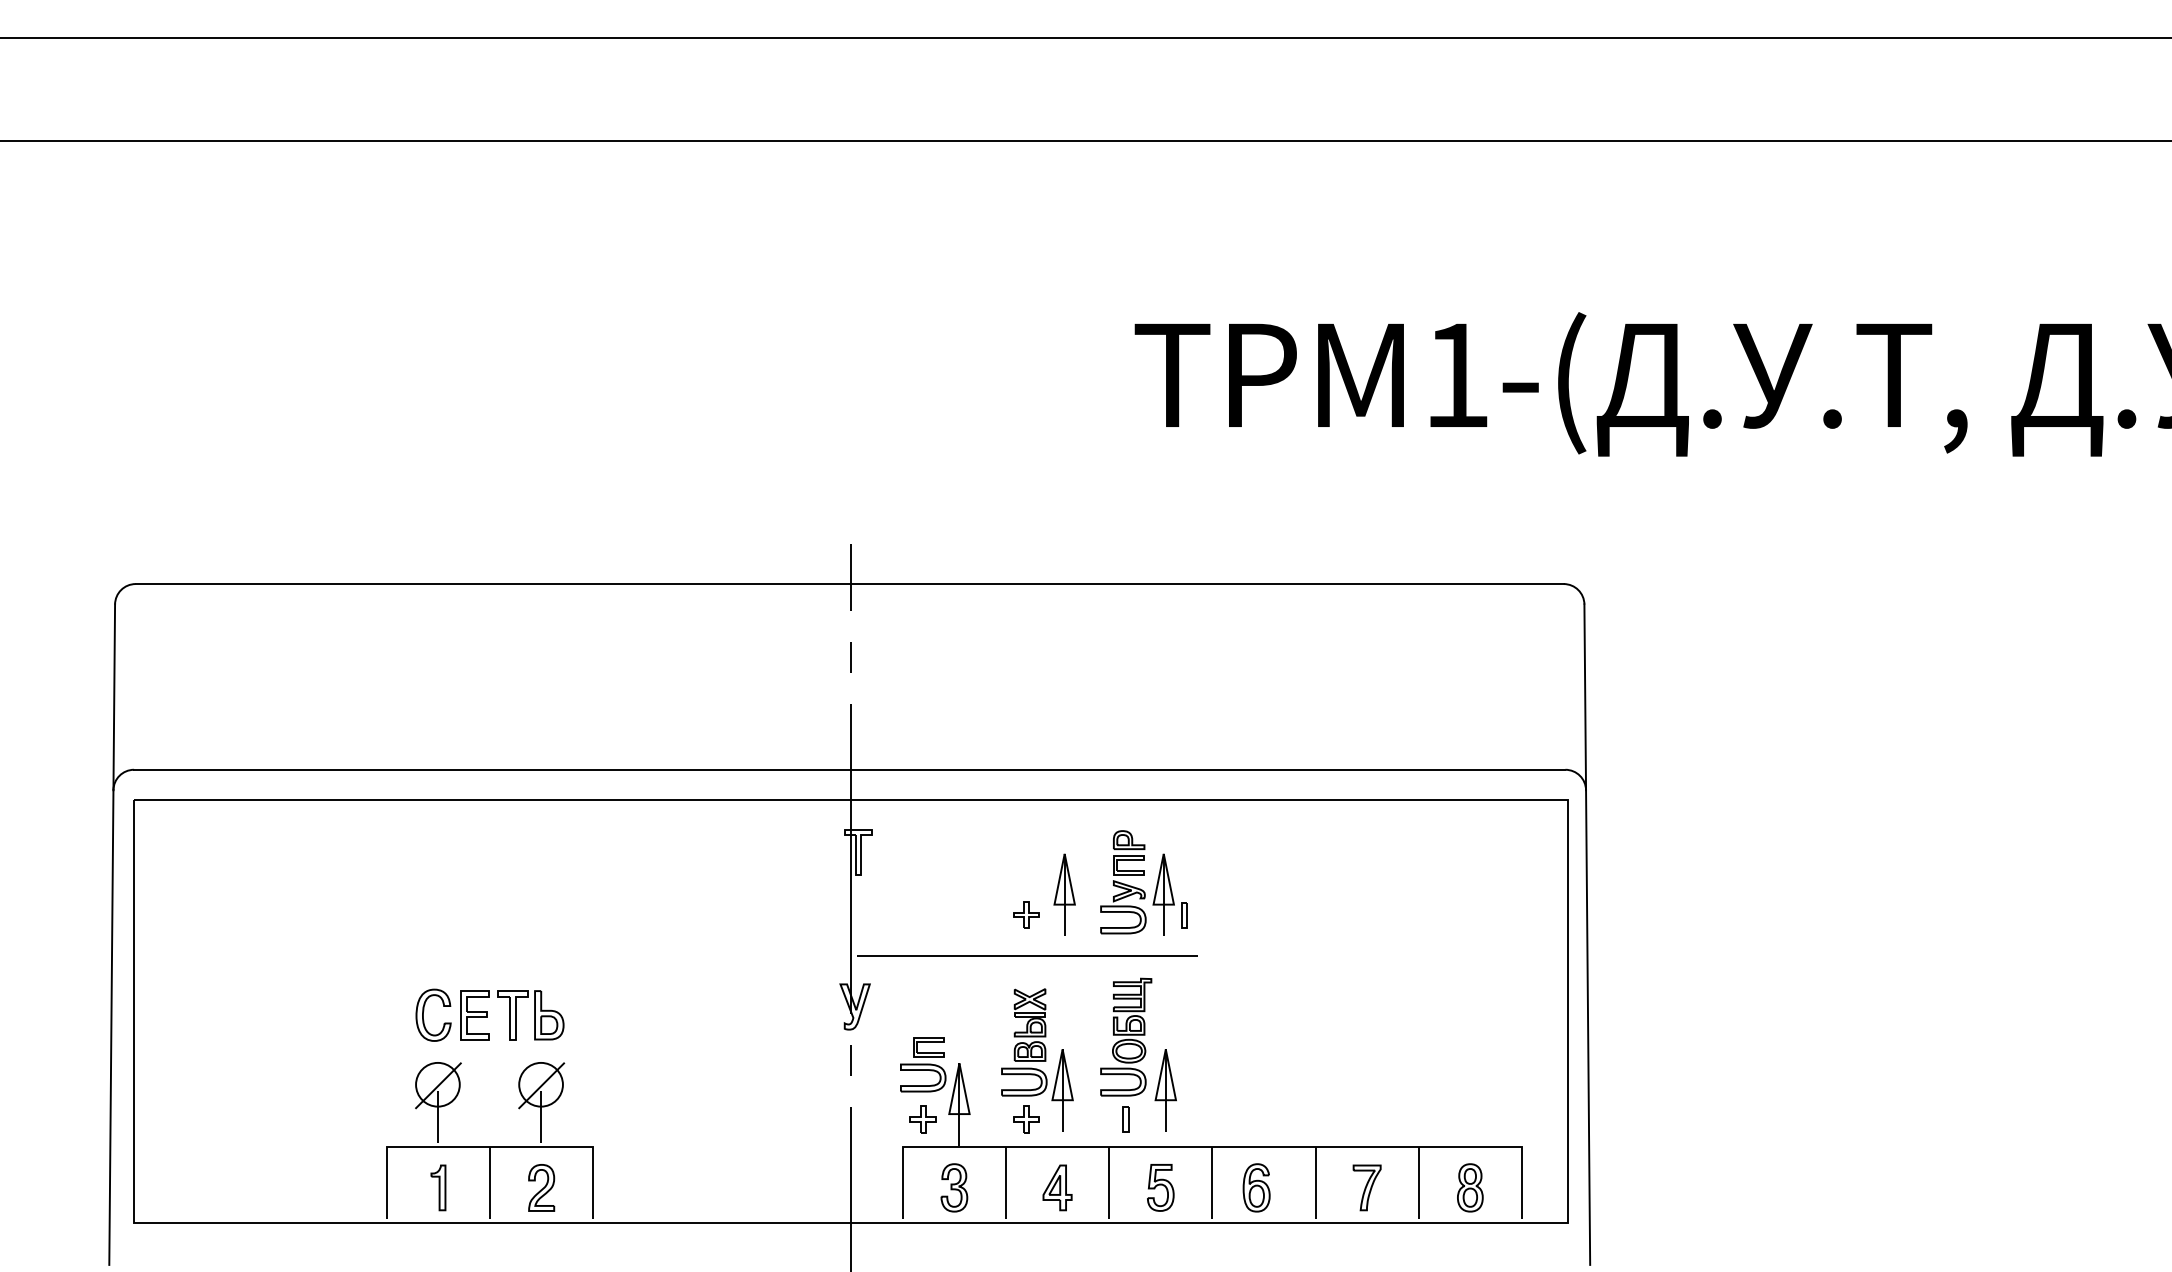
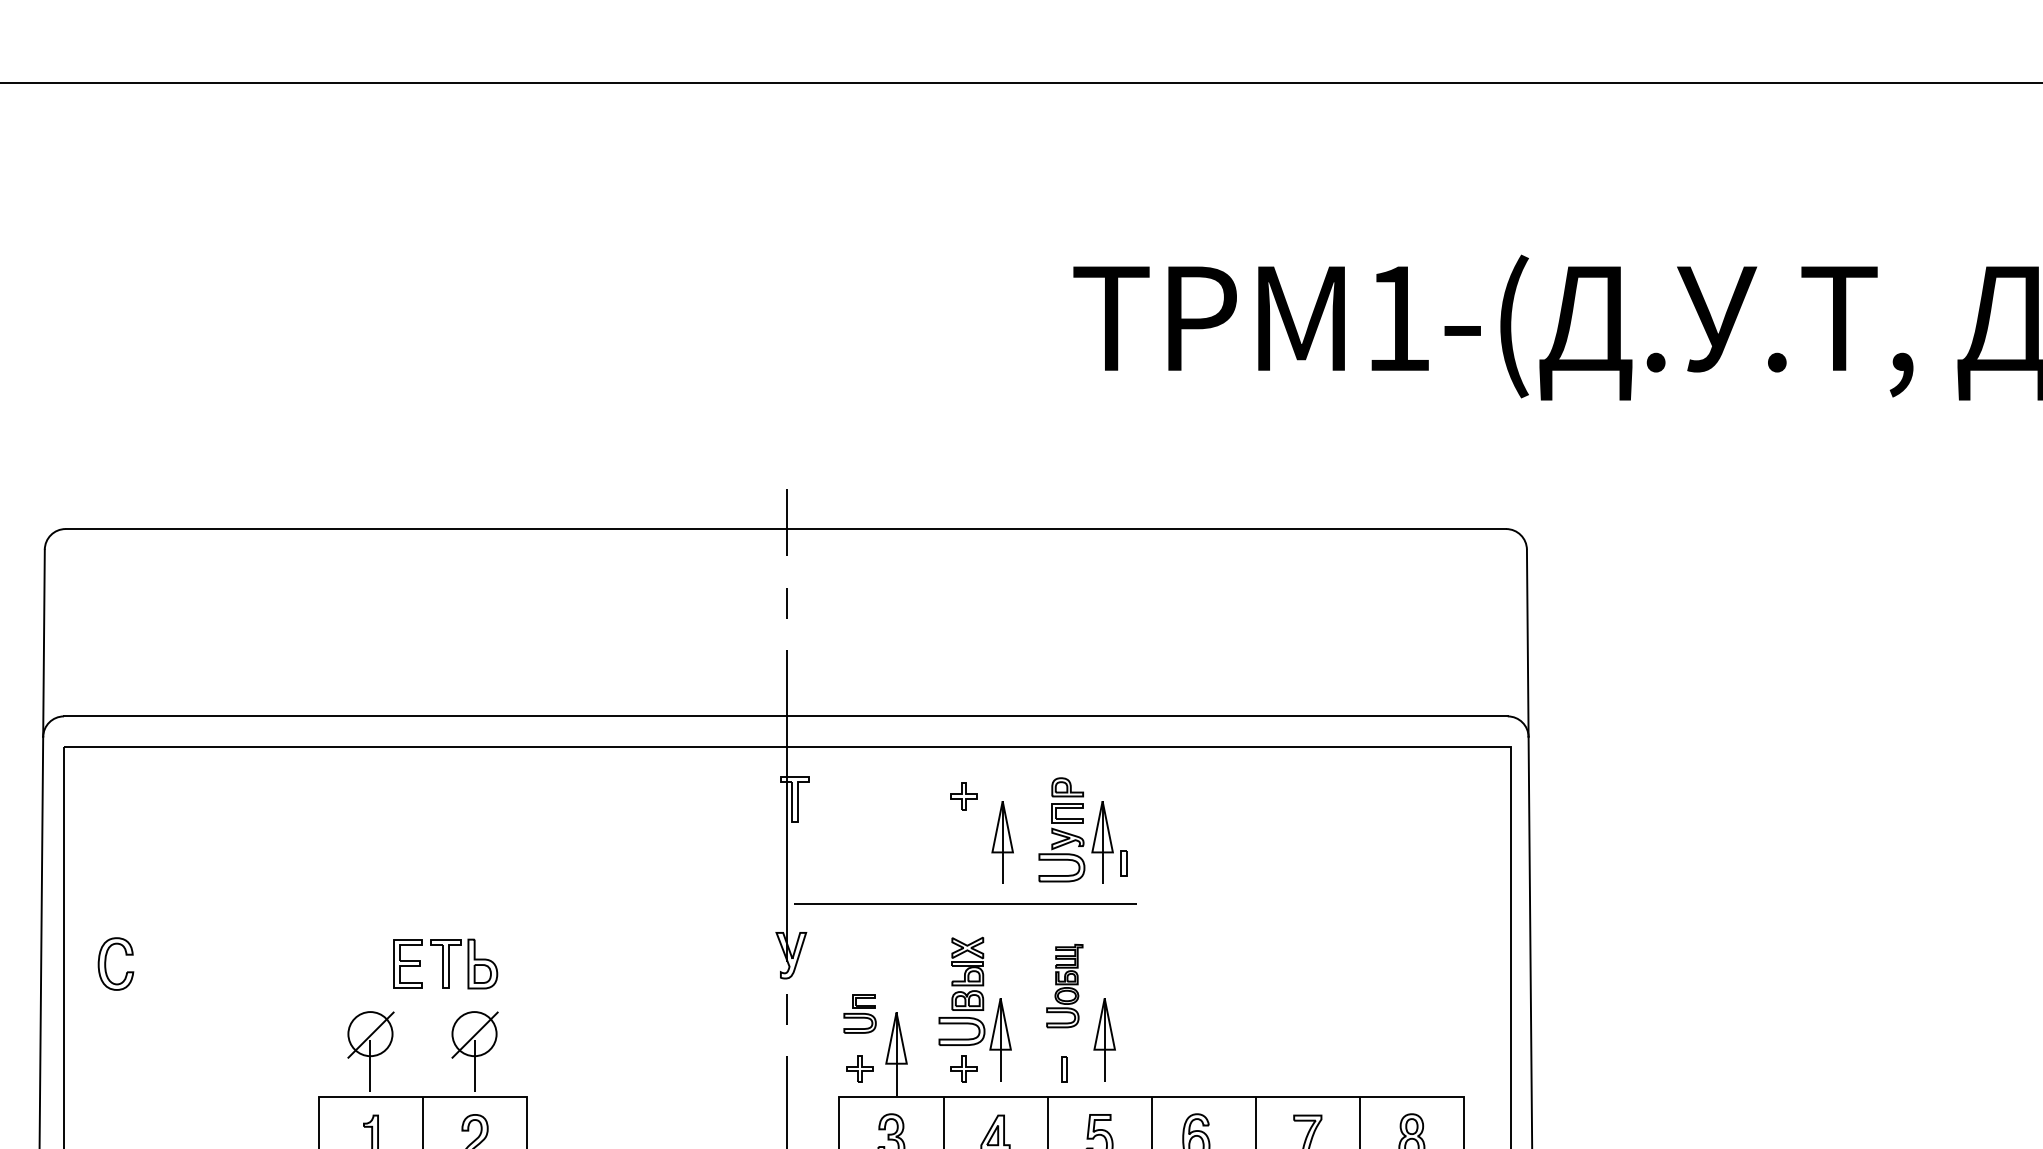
part: (1026, 914) -> (964, 795), moved
part: (424, 1011) -> (106, 960), moved
part: (1126, 1036) -> (1065, 985), size x0.7
part: (923, 1064) -> (860, 1013), size x0.7

